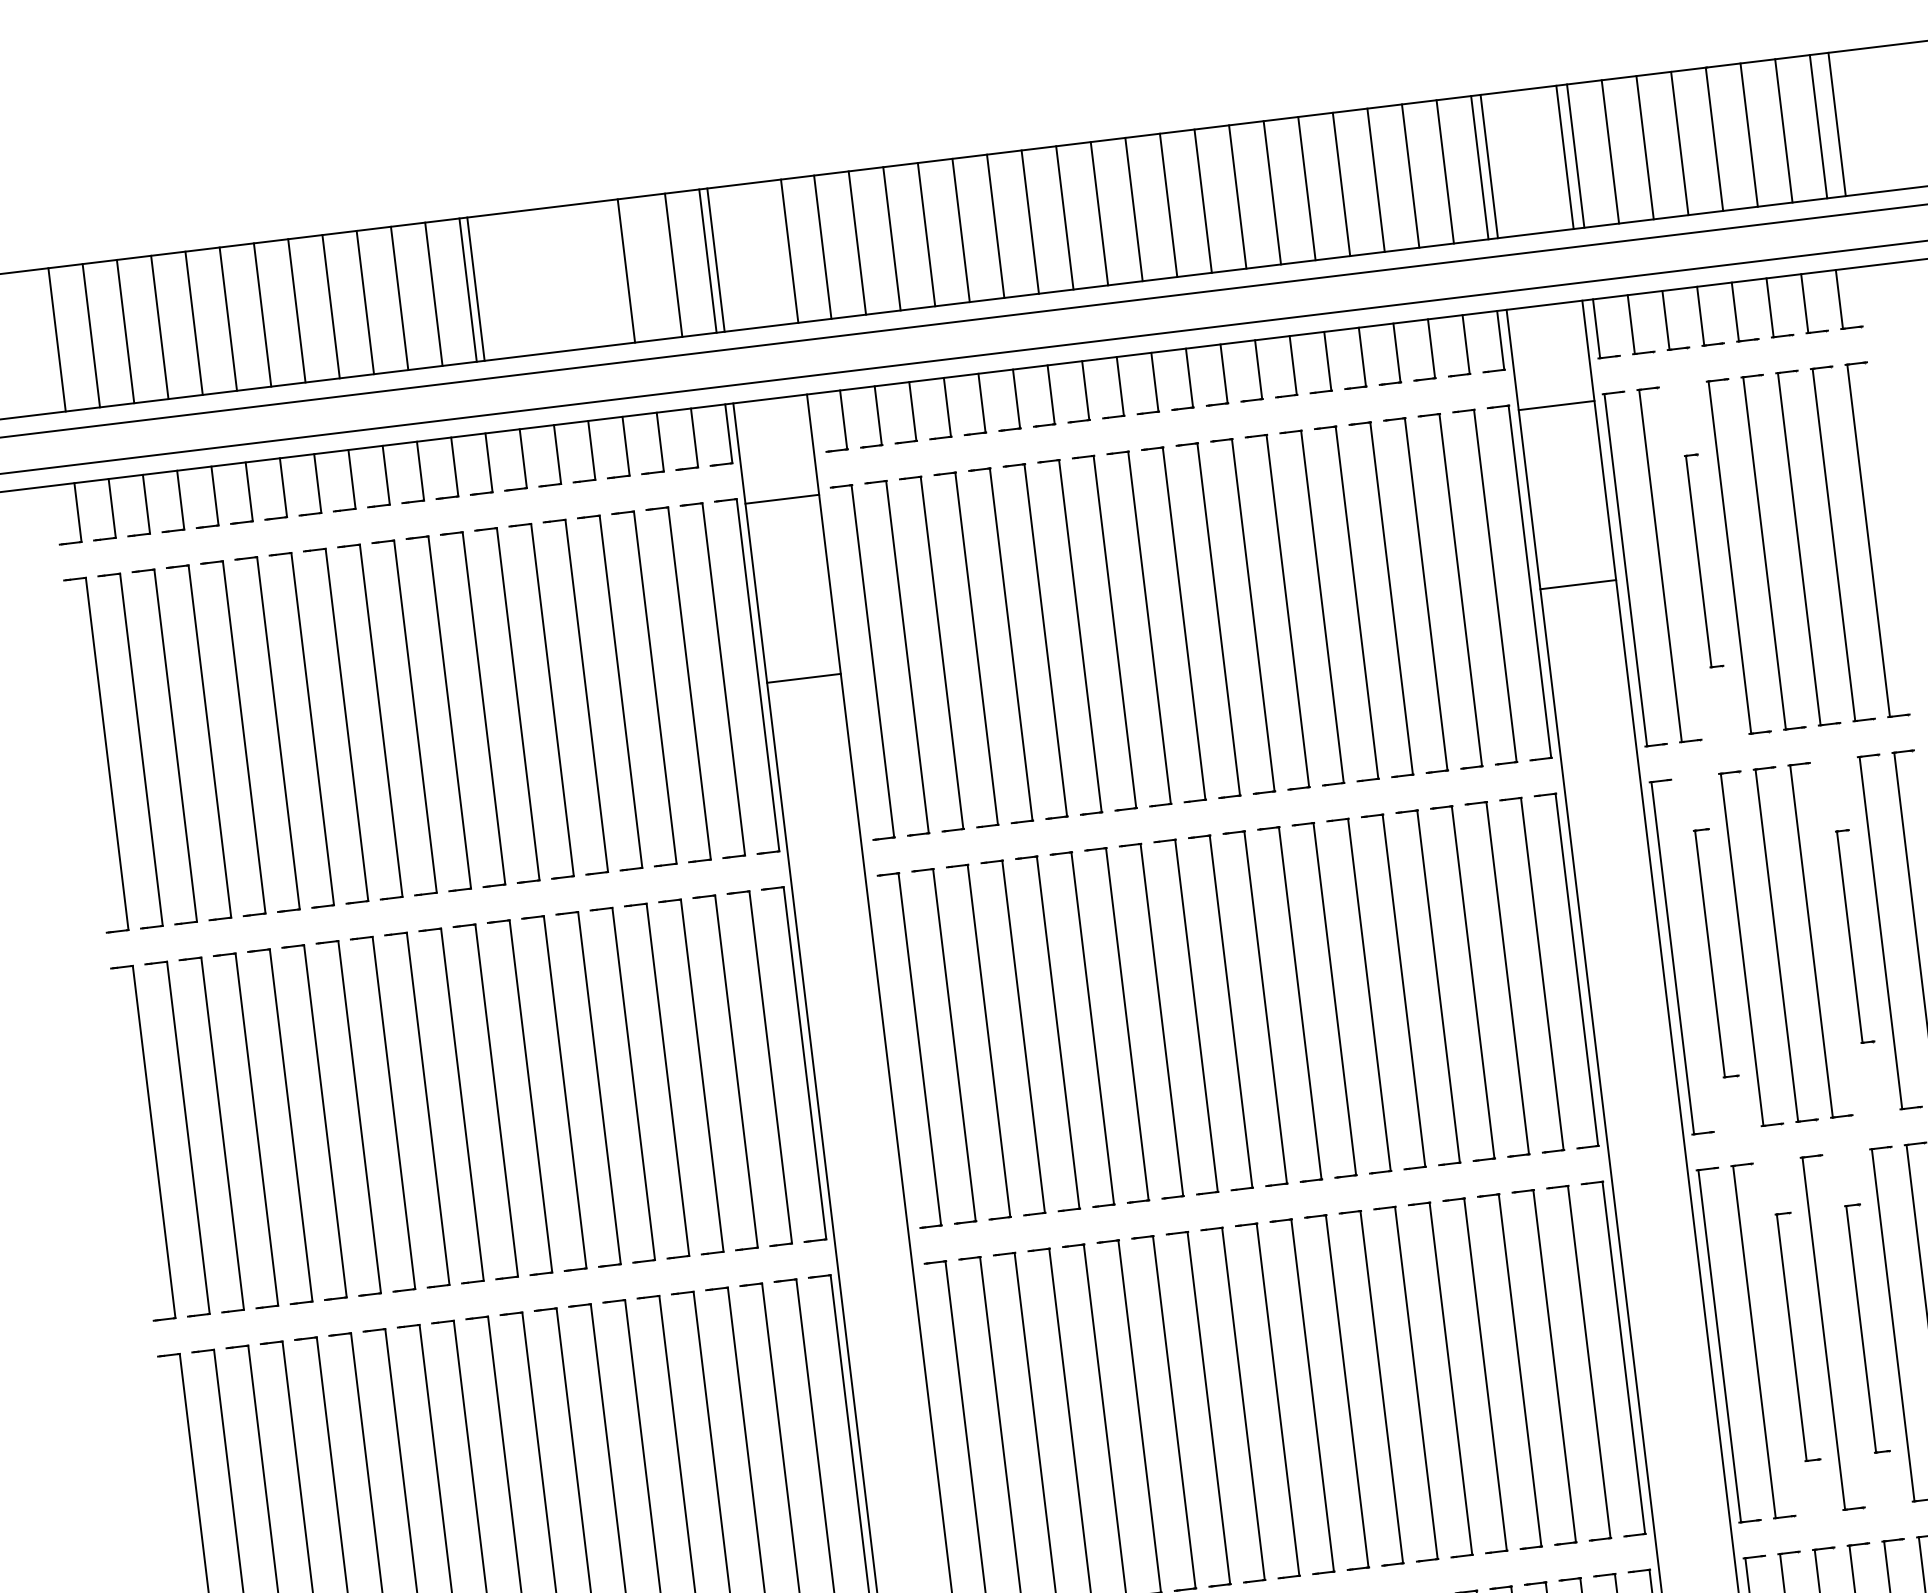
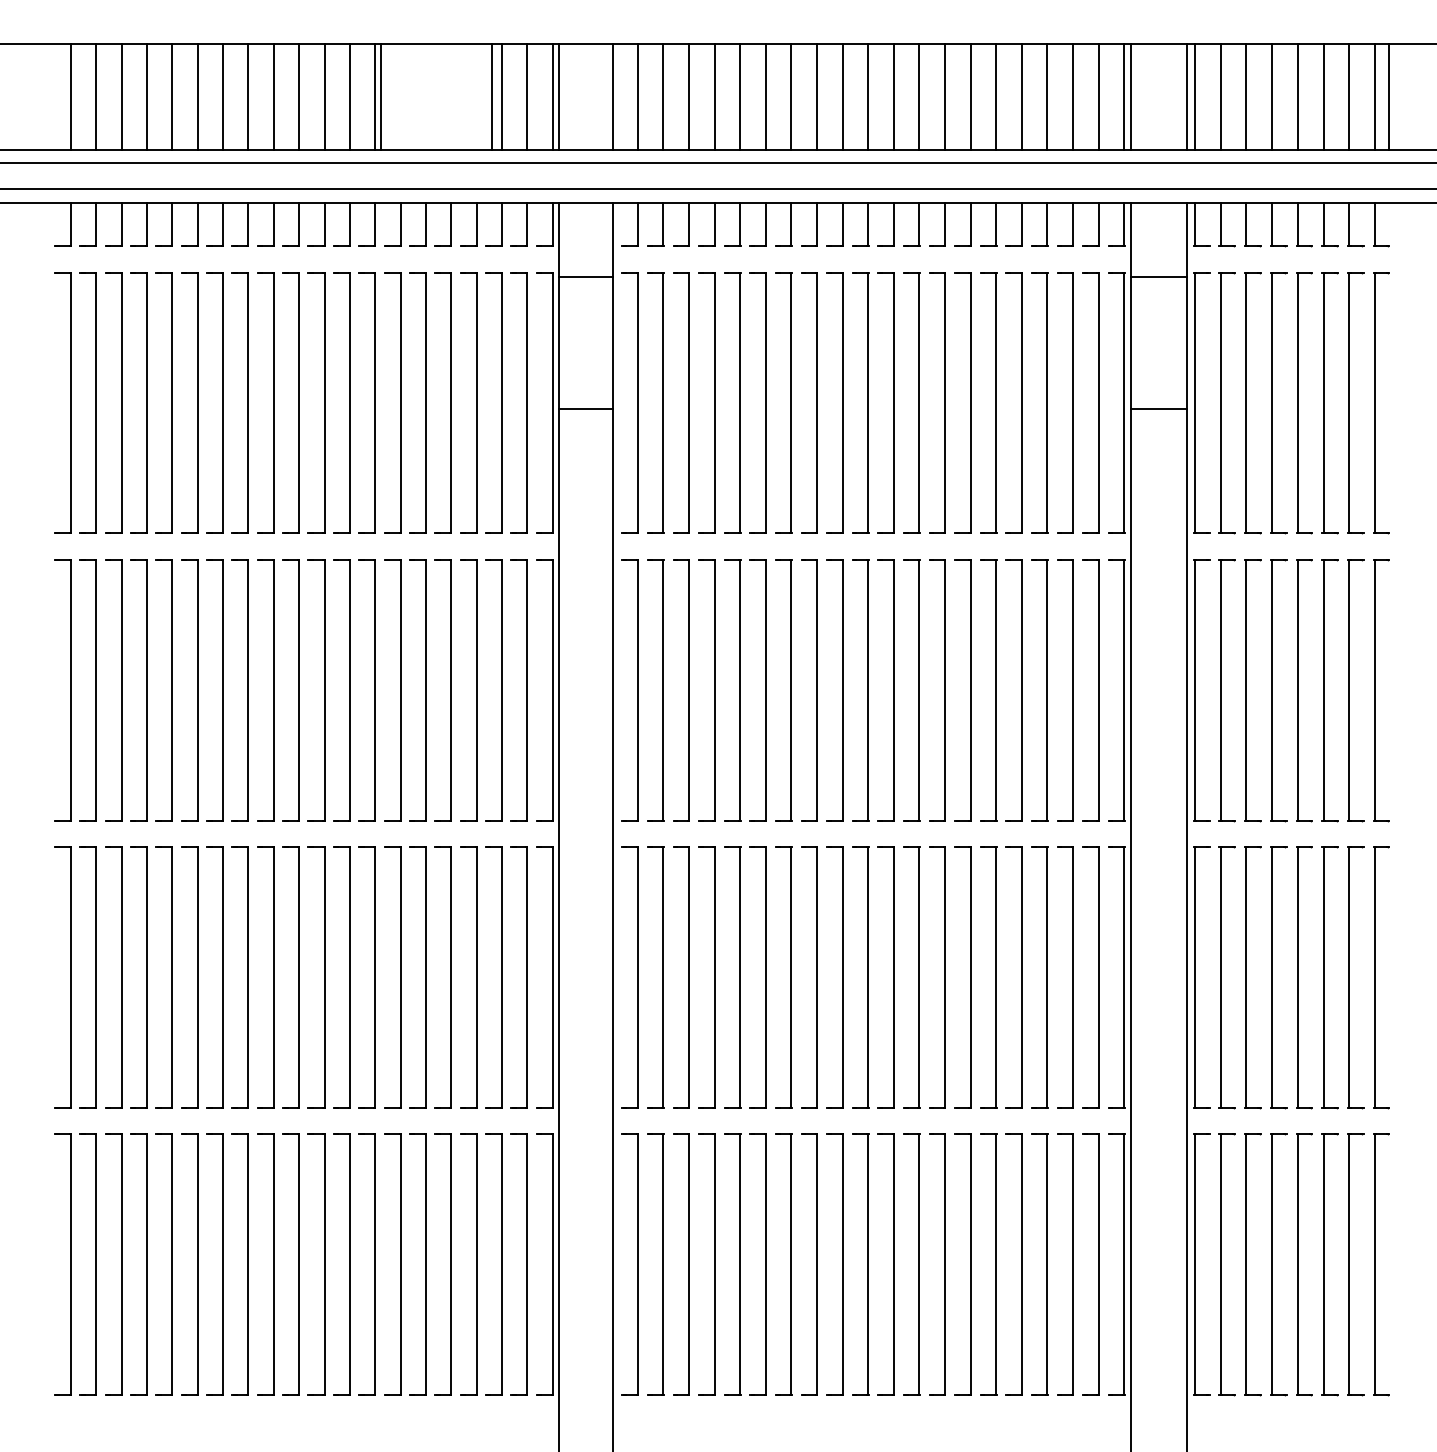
line: (640, 269) -> (502, 96), added
part: (1703, 561) -> (1252, 403), size x1.67
part: (1854, 936) -> (1329, 690), size x1.67
part: (1715, 953) -> (1226, 690), size x1.43
part: (1867, 1328) -> (1304, 977), size x1.43
part: (1797, 1336) -> (1252, 977), size x1.43

